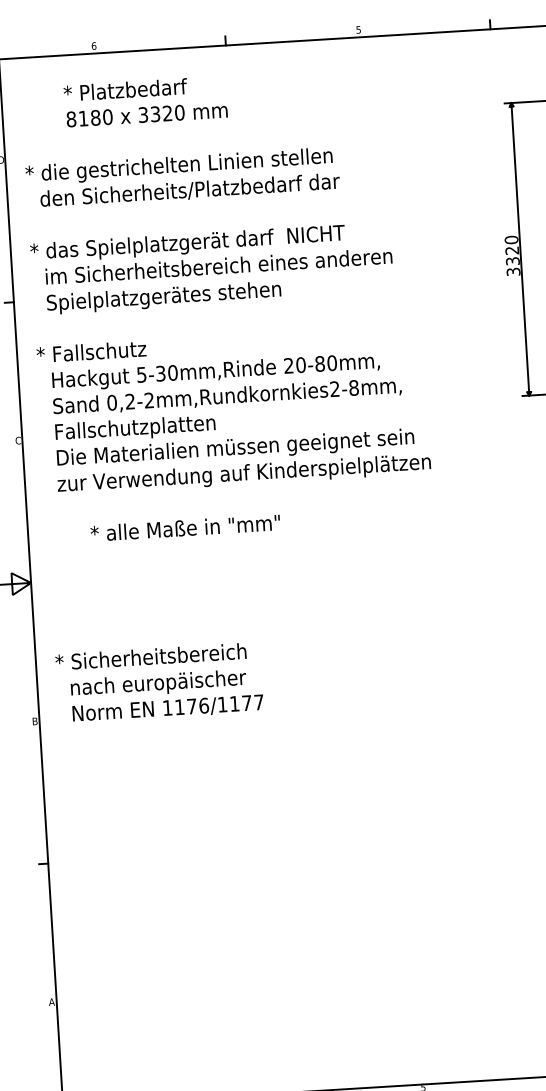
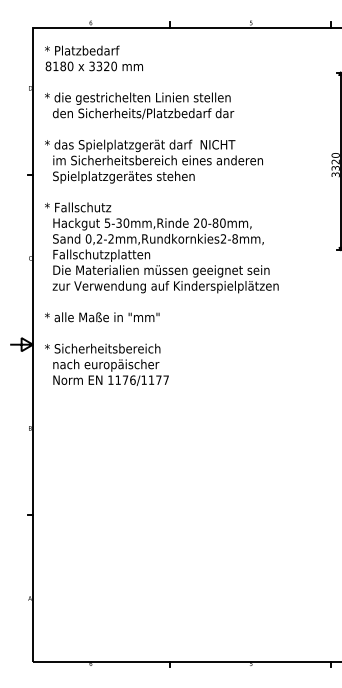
text: (144, 101) -> (93, 58), moved
text: (185, 528) -> (102, 317), moved
text: (158, 682) -> (106, 364), moved

